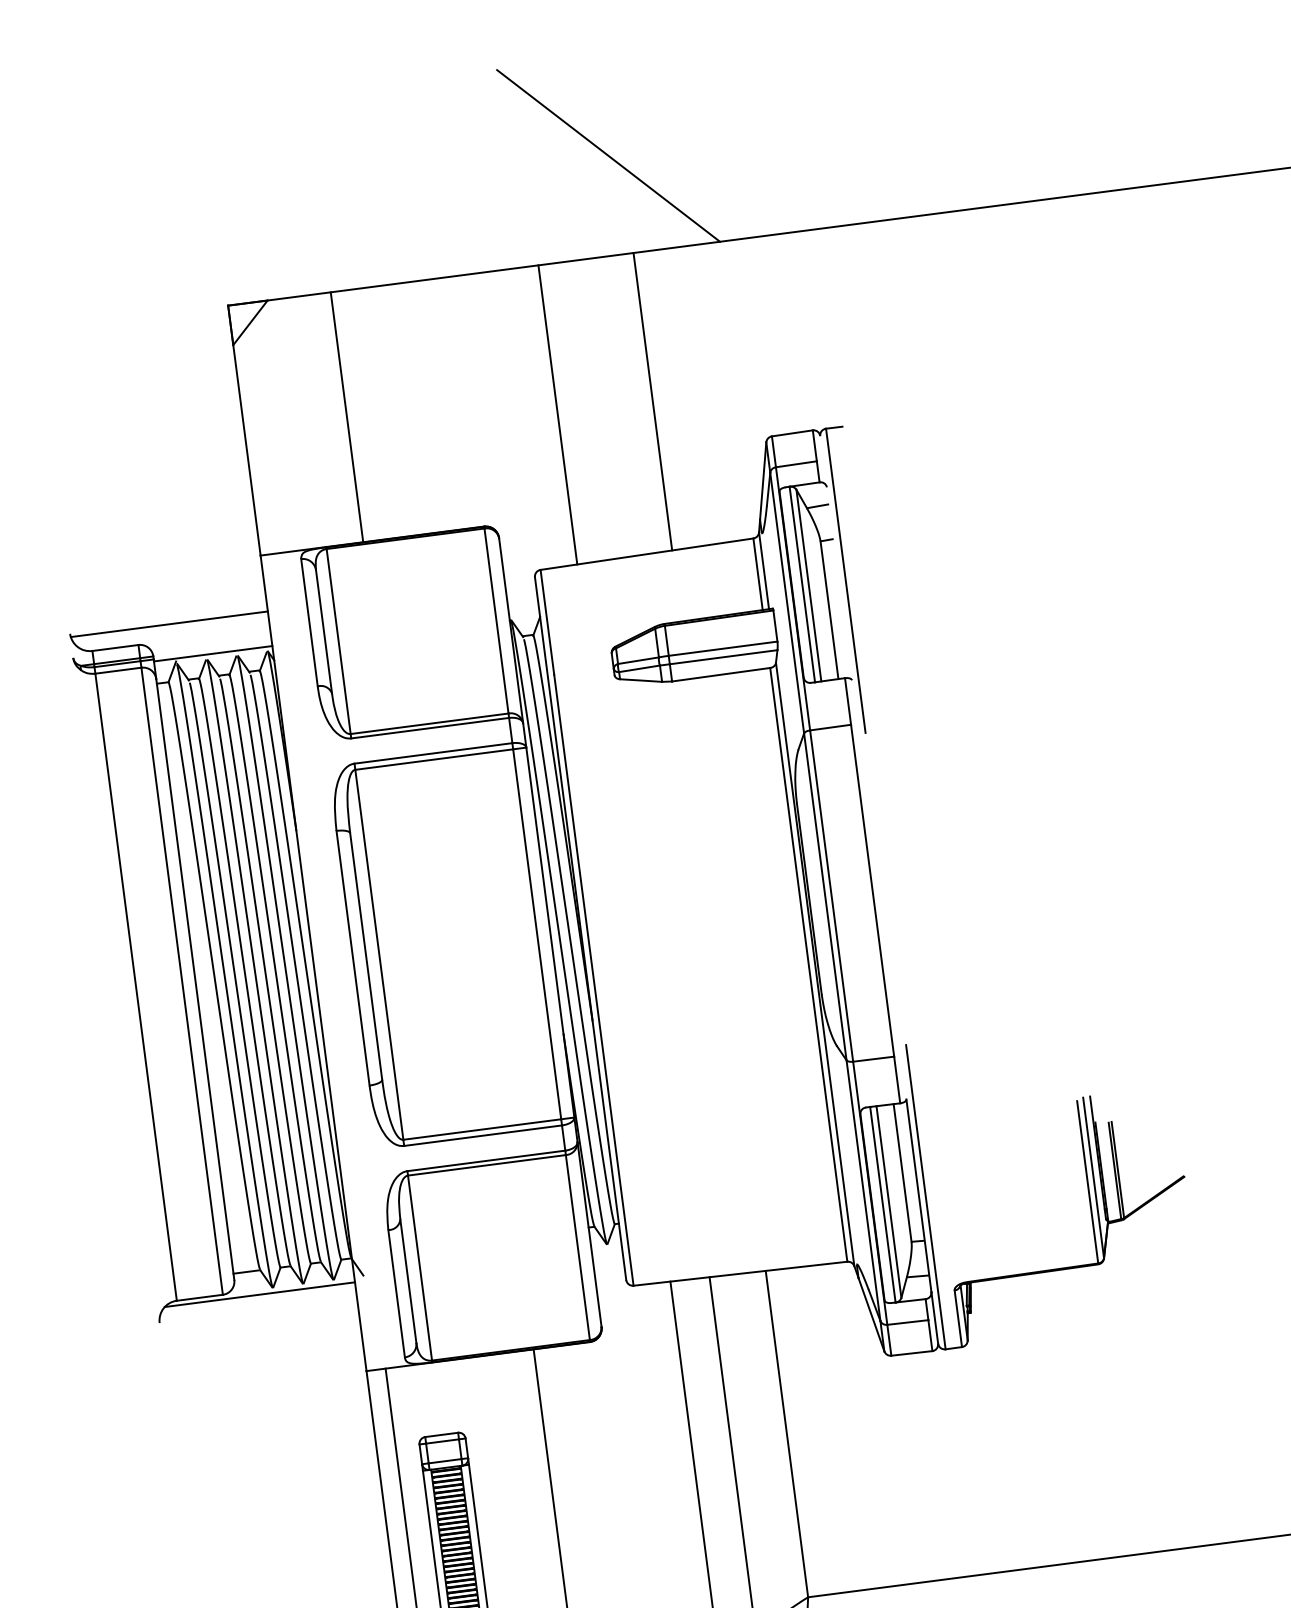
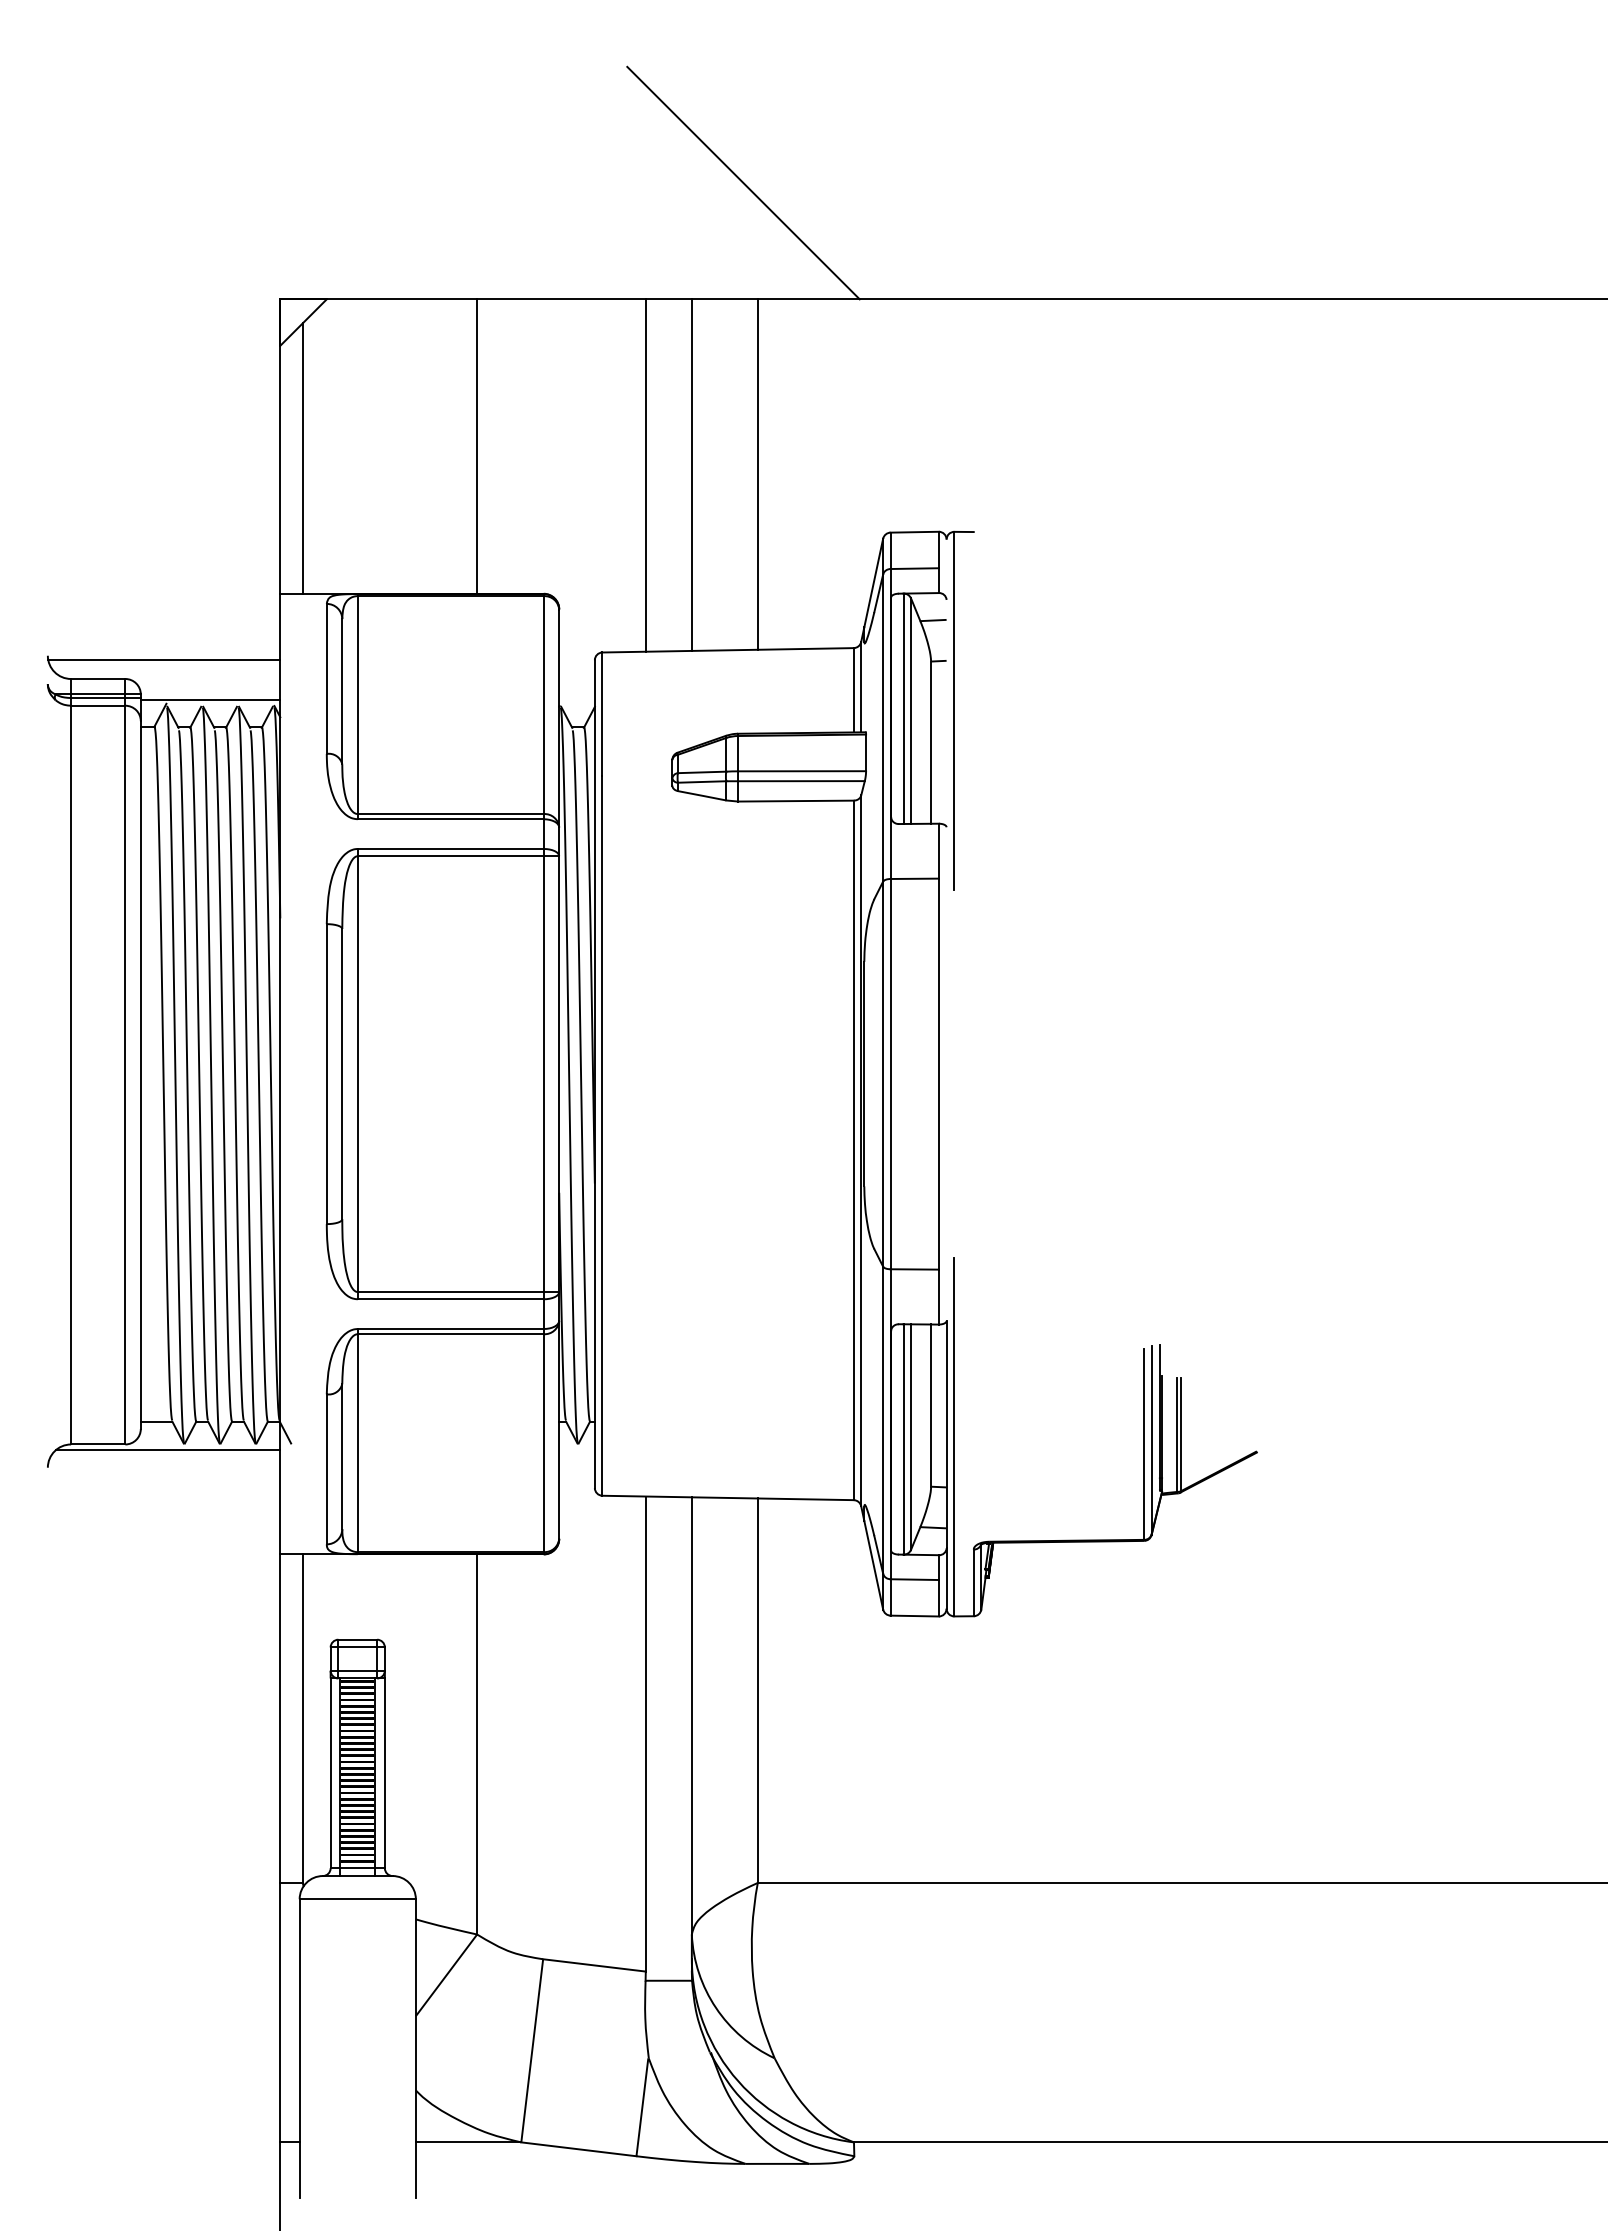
line: (596, 409) -> (691, 474), added
line: (347, 417) -> (477, 446), moved
line: (264, 438) -> (302, 458), added

